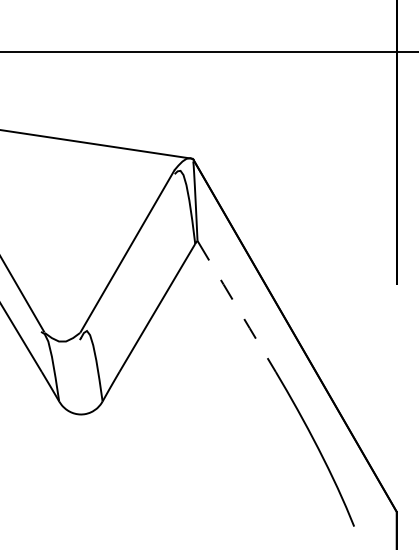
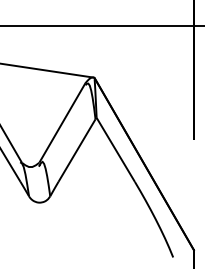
line: (238, 307) -> (116, 150), dashed -> solid

